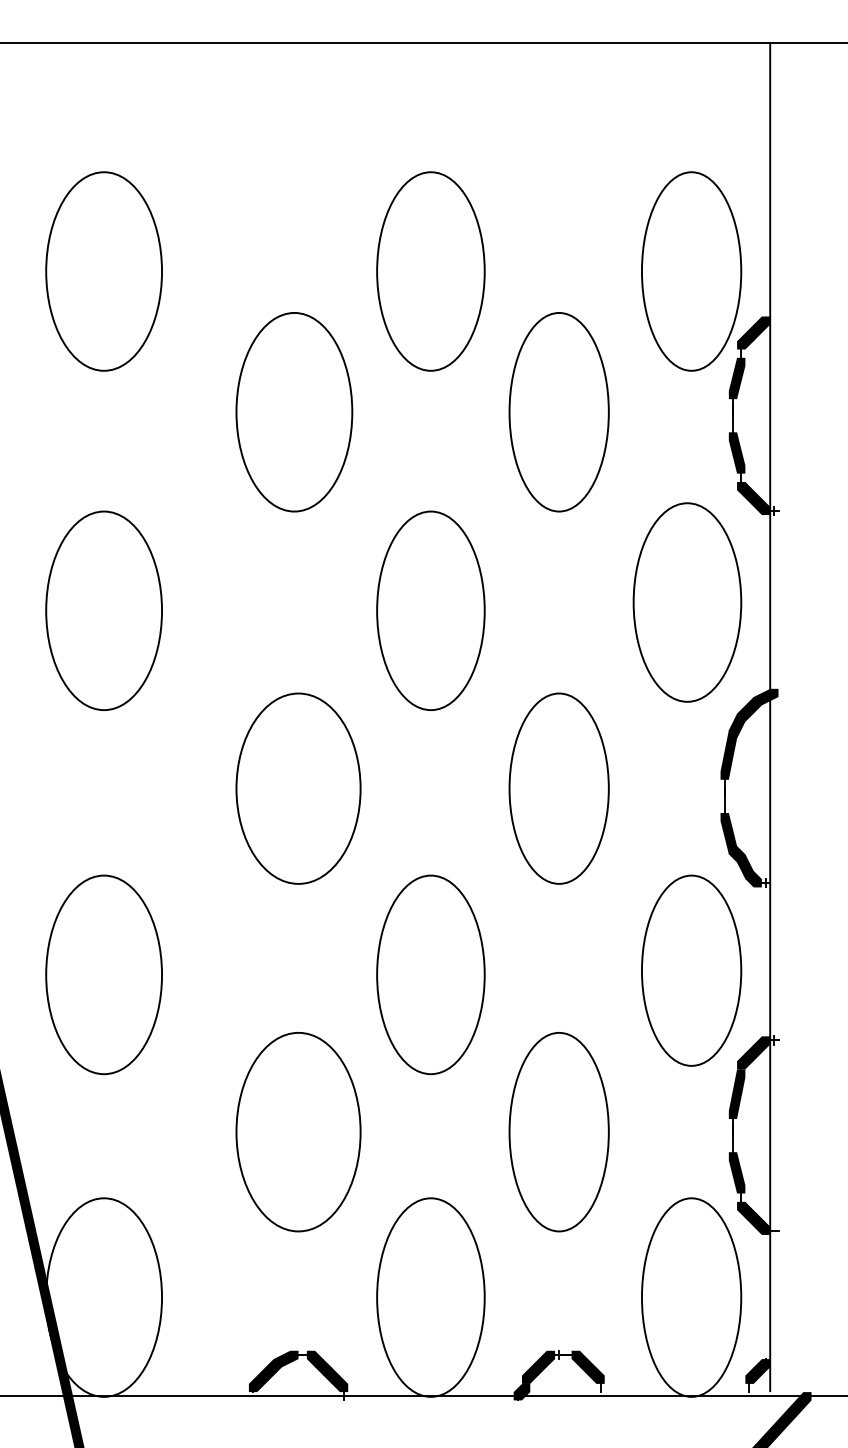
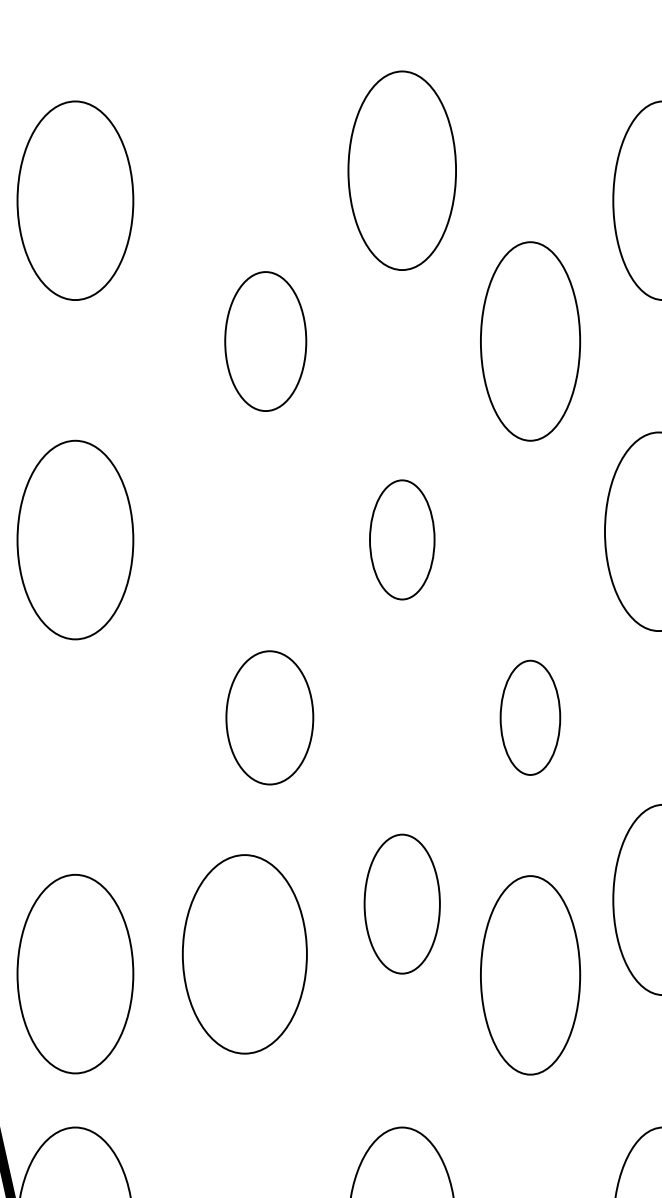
part: (430, 271) -> (401, 170), moved
part: (294, 412) -> (265, 341), size x0.7
part: (430, 610) -> (401, 539), size x0.6
part: (298, 788) -> (269, 717), size x0.7
part: (558, 788) -> (529, 717), size x0.6
part: (103, 974) -> (74, 973), moved
part: (430, 974) -> (401, 903), size x0.7
part: (298, 1132) -> (244, 954), moved
part: (558, 1132) -> (529, 975), moved

